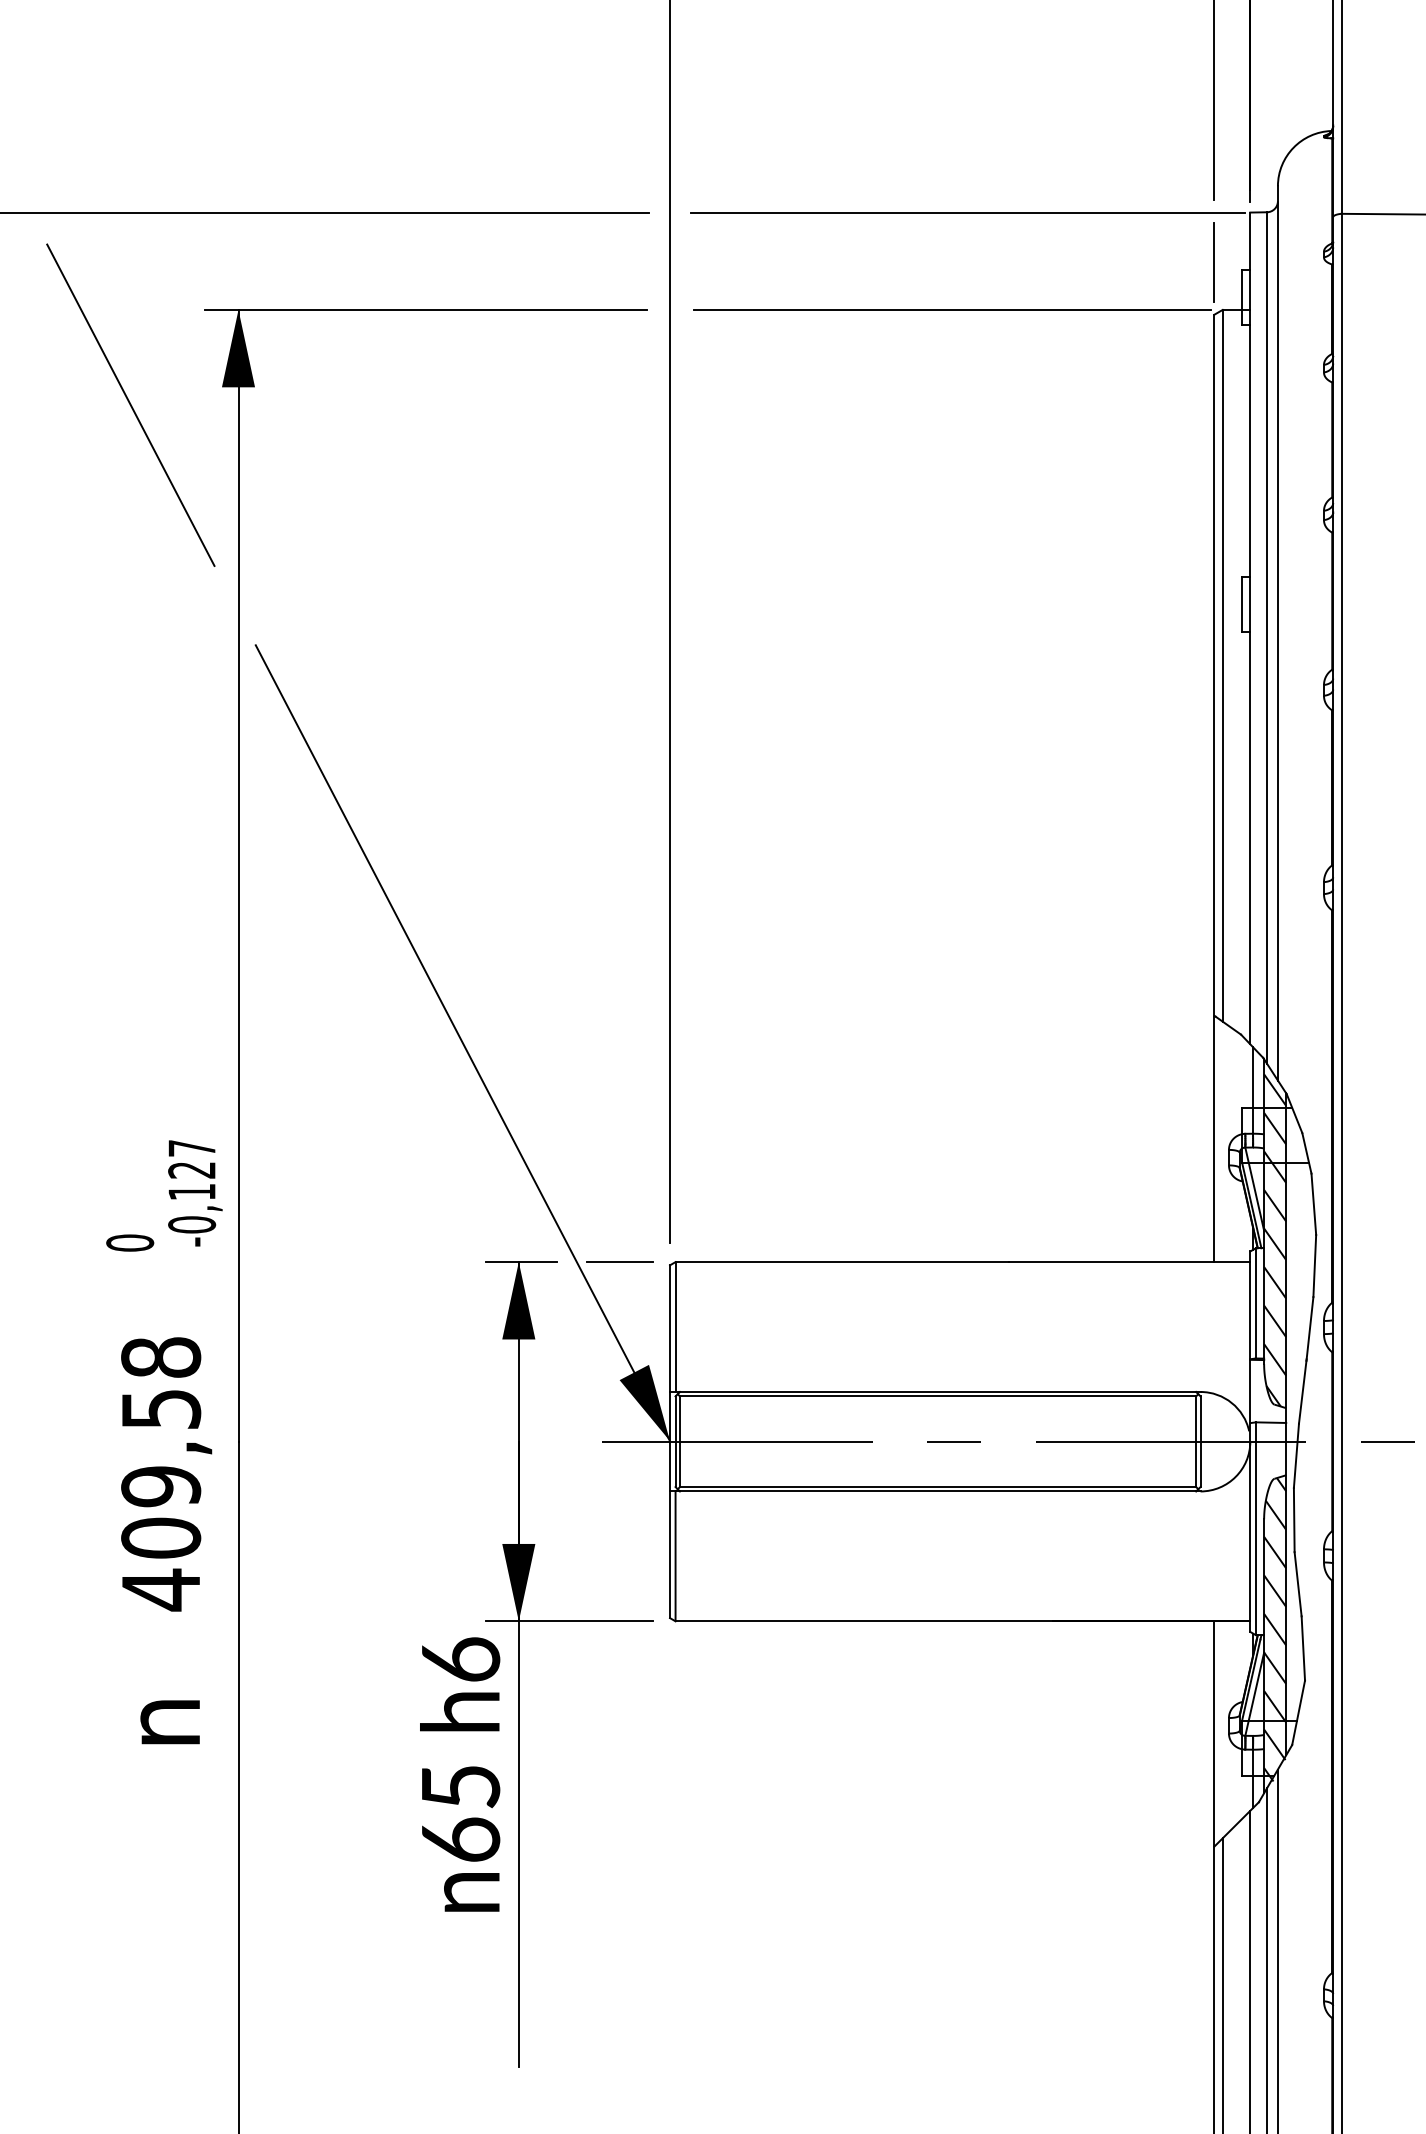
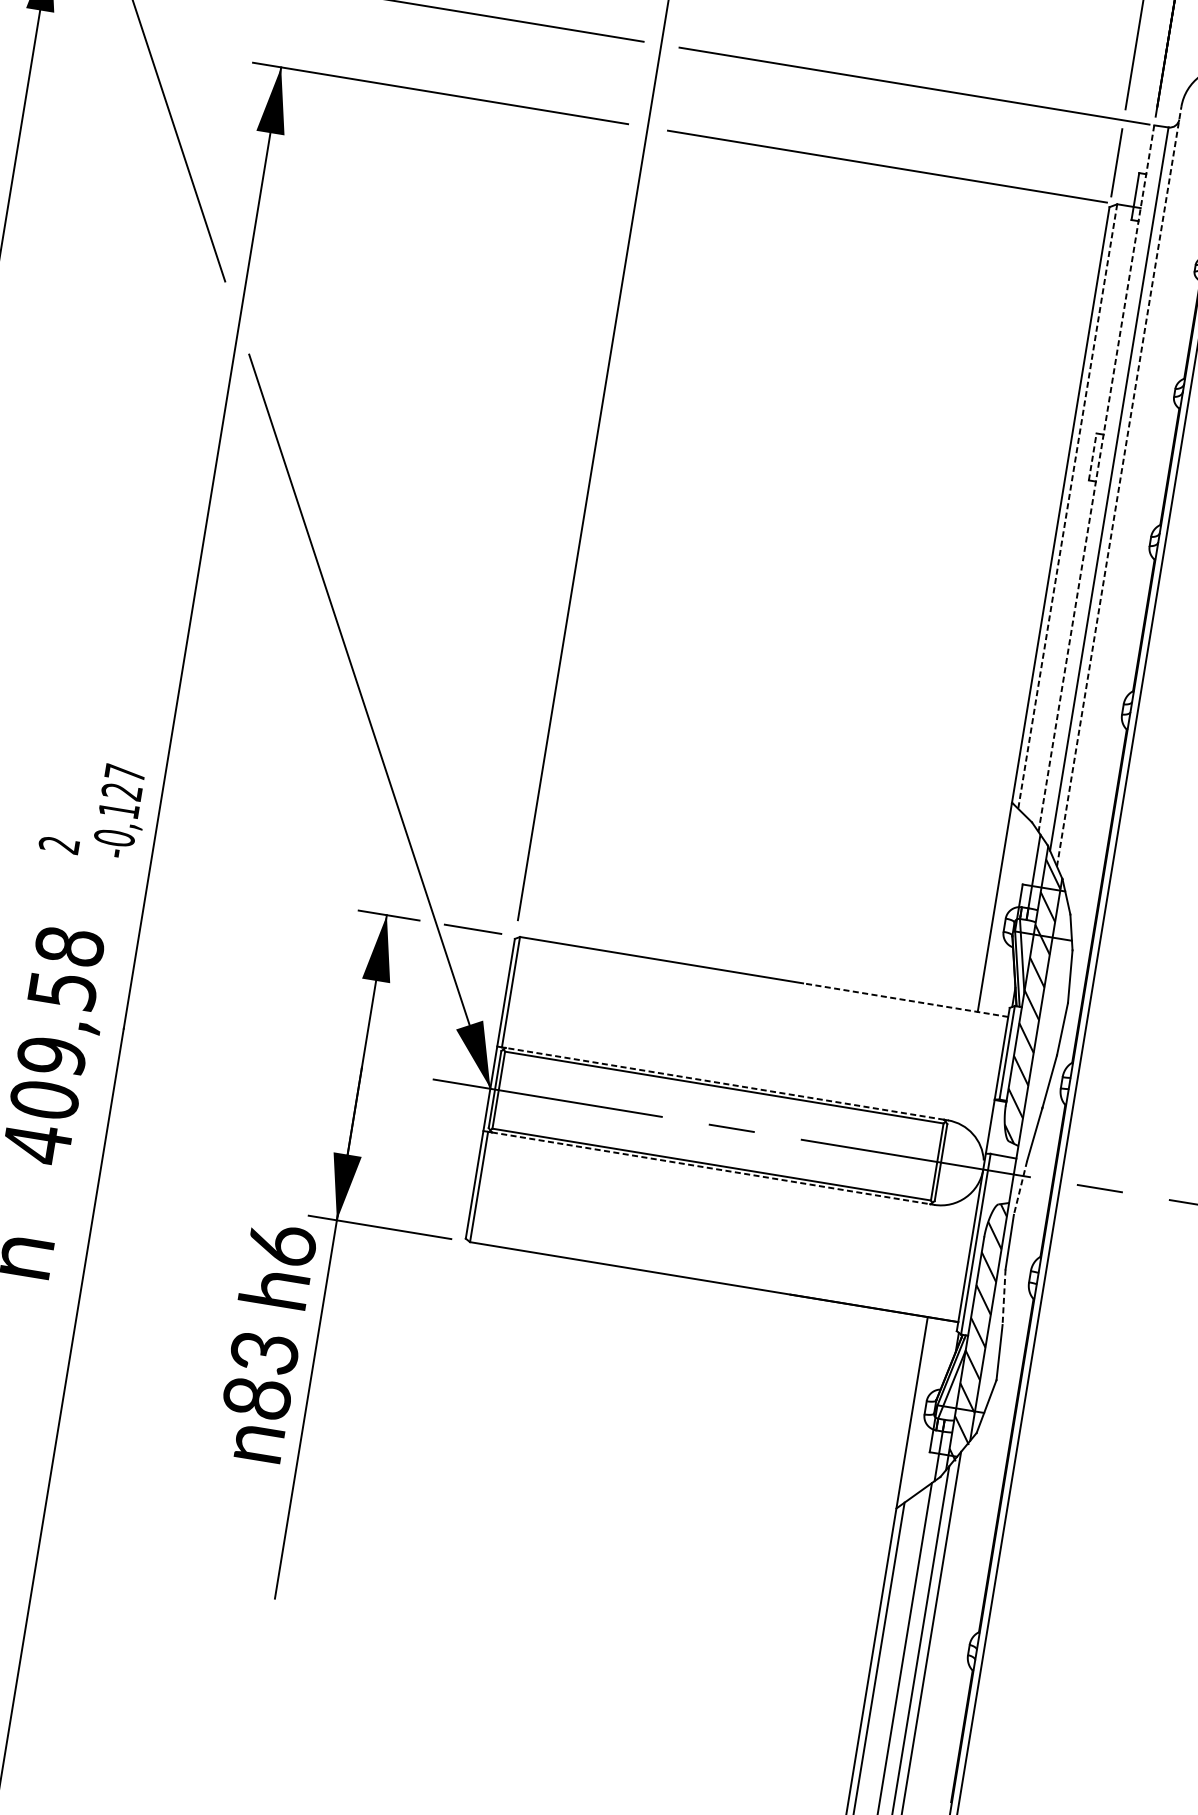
line: (1242, 604) -> (1093, 457), solid -> dashed
line: (1250, 628) -> (1096, 478), solid -> dashed
line: (1277, 632) -> (1118, 485), solid -> dashed
line: (1222, 665) -> (1067, 506), solid -> dashed
text: (130, 1242) -> (59, 844), 0 -> 2
line: (1129, 1262) -> (905, 1000), solid -> dashed
line: (937, 1391) -> (724, 1083), solid -> dashed
line: (1296, 1456) -> (1020, 1188), solid -> dashed
line: (938, 1491) -> (711, 1168), solid -> dashed
line: (1298, 1584) -> (1004, 1297), solid -> dashed
text: (460, 1813) -> (260, 1375), 65 -> 83

